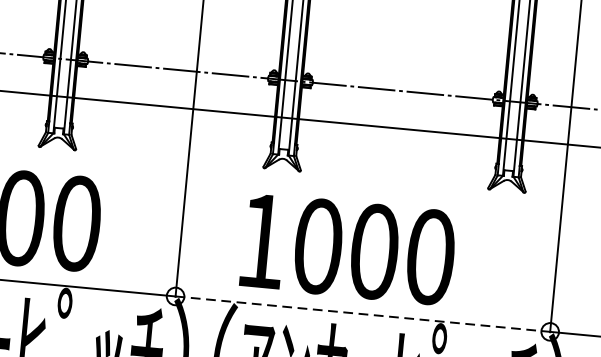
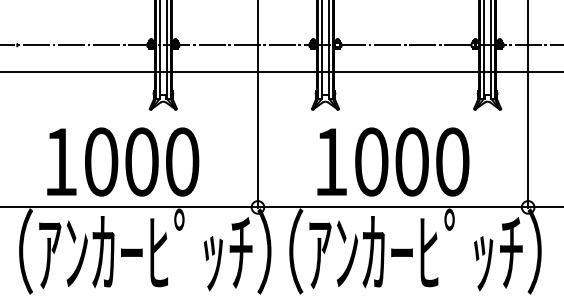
text: (348, 248) -> (393, 161), moved
line: (363, 314) -> (393, 207), dashed -> solid

